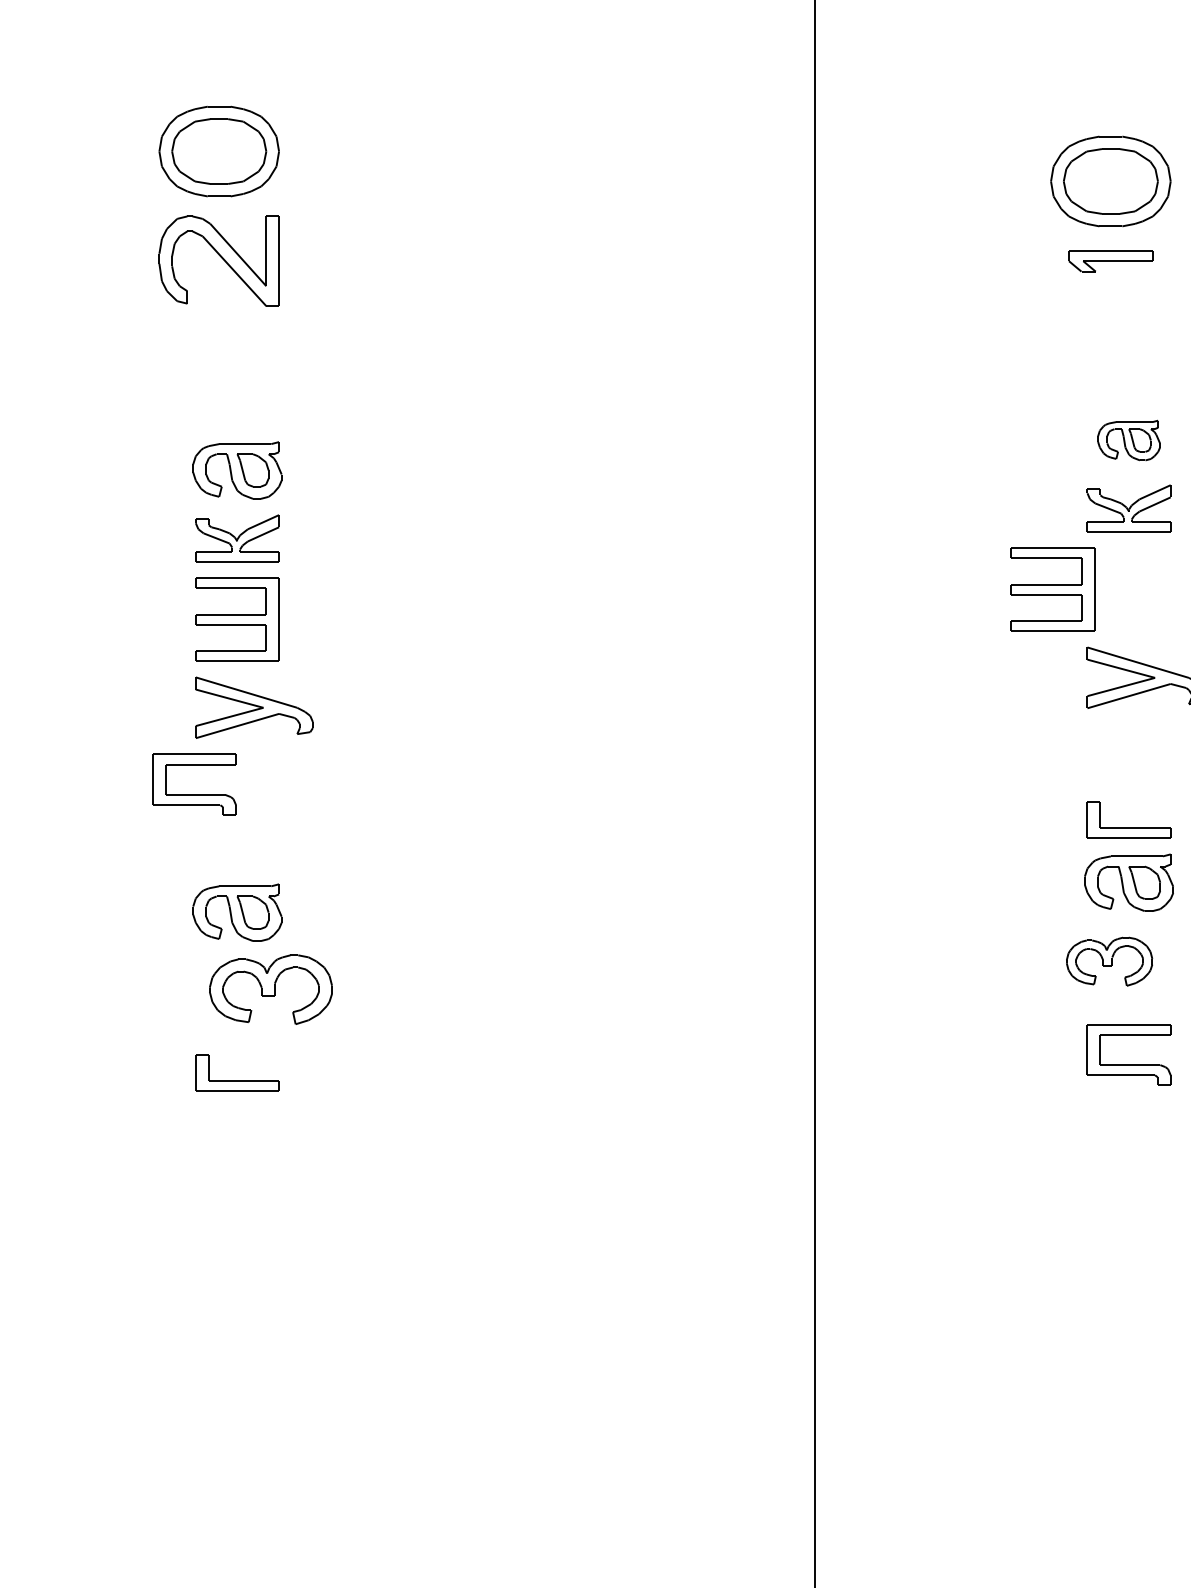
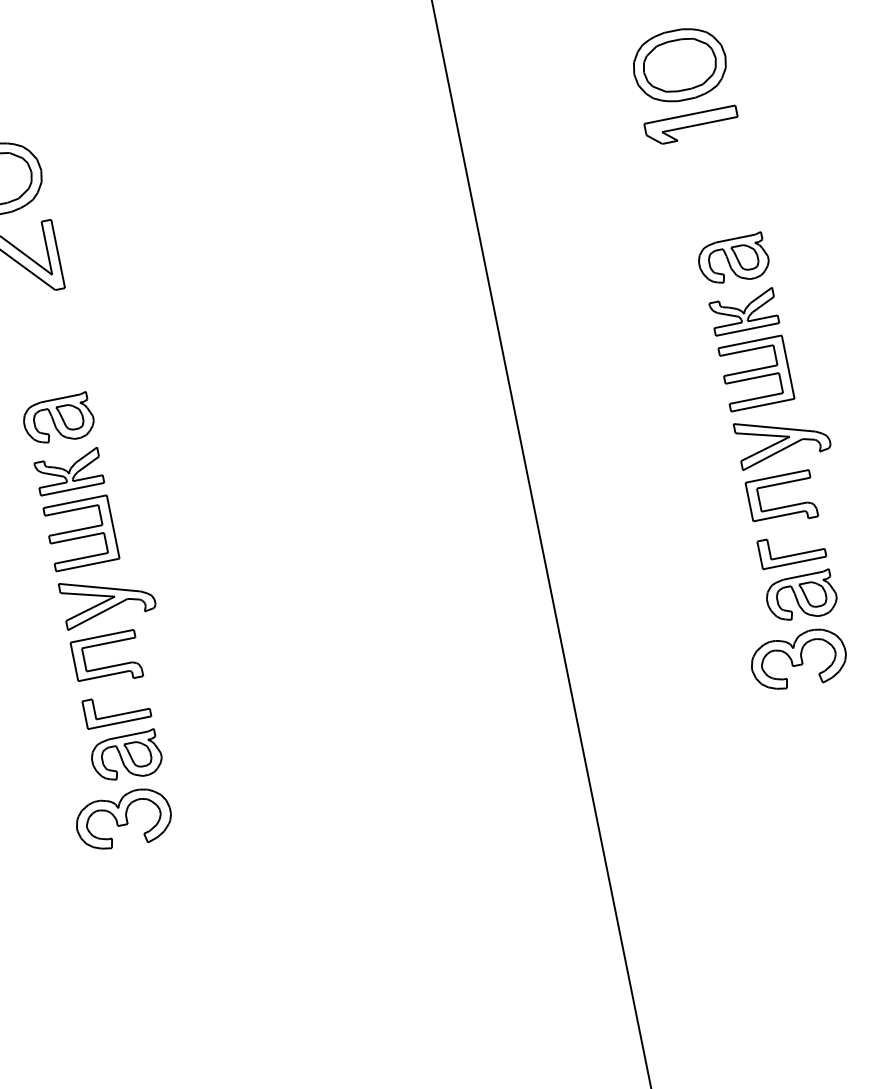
part: (1110, 260) -> (691, 125), size x1.43
part: (1128, 440) -> (733, 259), size x1.43
part: (1052, 589) -> (755, 373), moved
part: (194, 794) -> (108, 666), moved
part: (1109, 961) -> (798, 659), size x1.43
part: (270, 989) -> (123, 819), moved
part: (1128, 1064) -> (782, 506), moved
part: (237, 1080) -> (118, 714), moved

